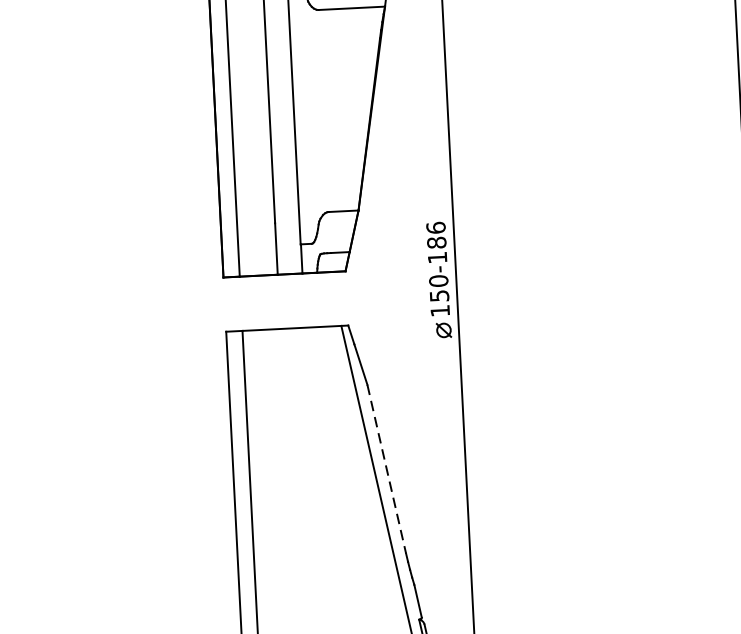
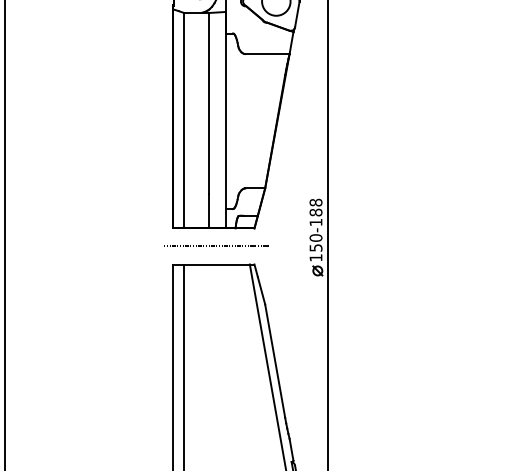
text: (435, 227) -> (315, 202), 150-186 -> 150-188
line: (289, 299) -> (216, 245), added
line: (387, 469) -> (275, 361), dashed -> solid

